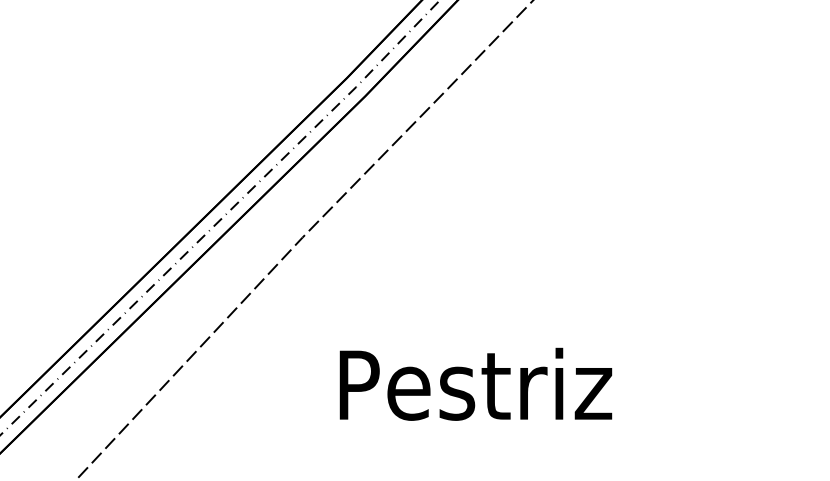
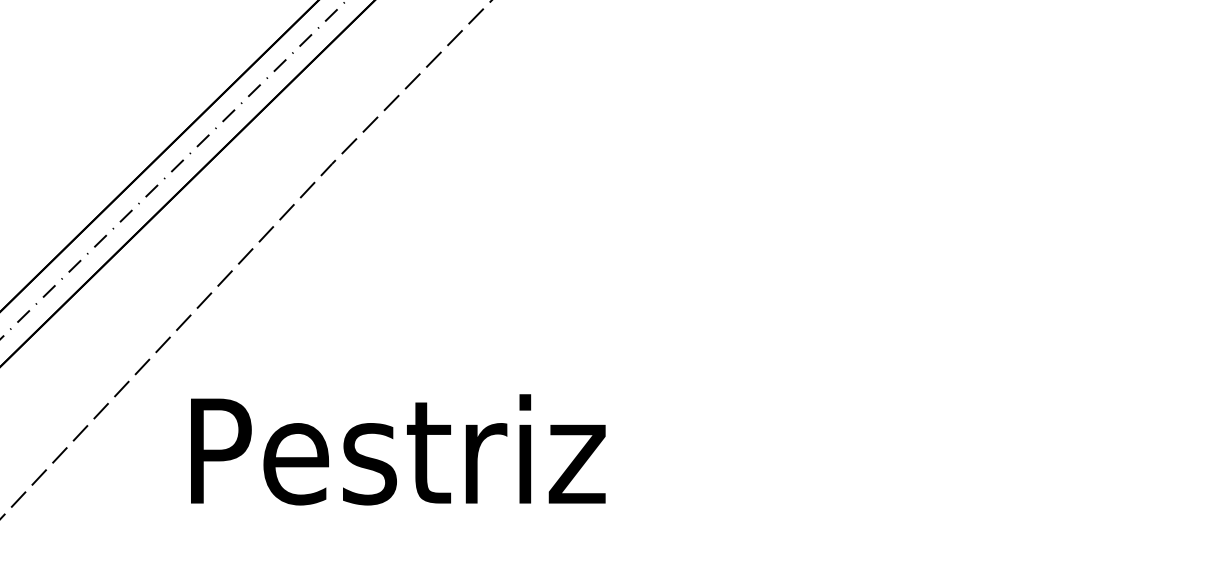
text: (475, 383) -> (397, 448), moved

